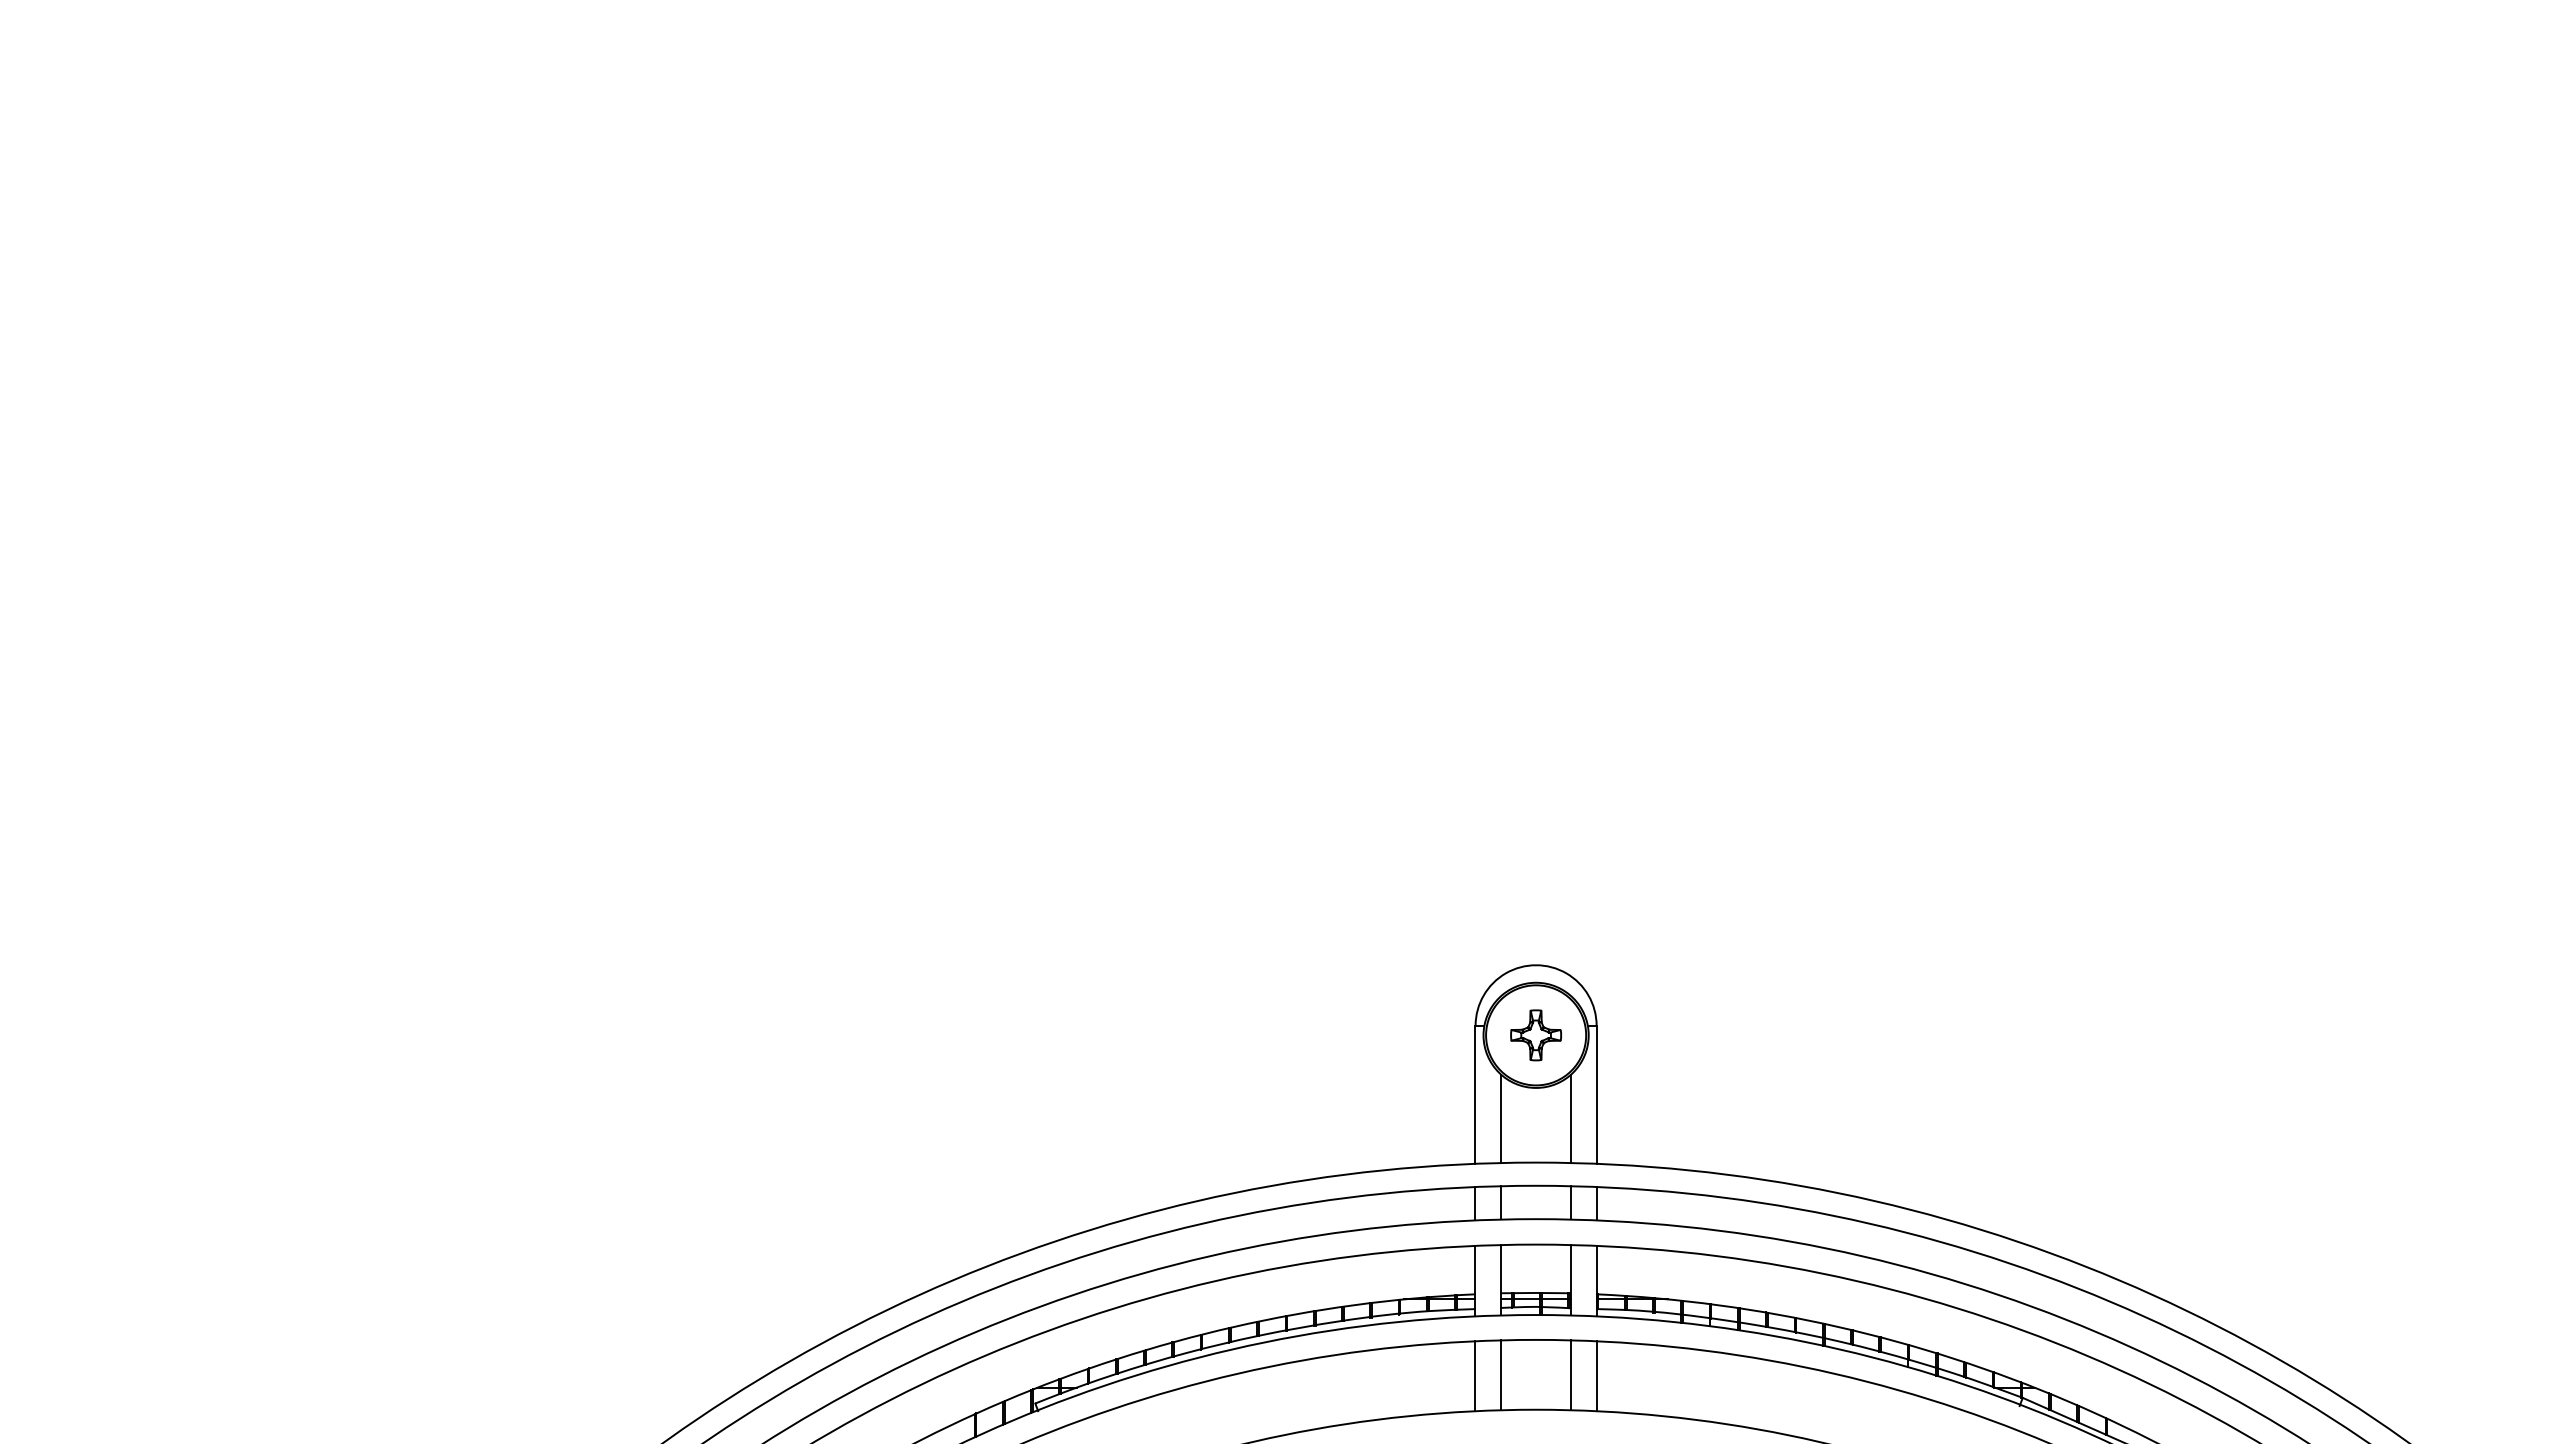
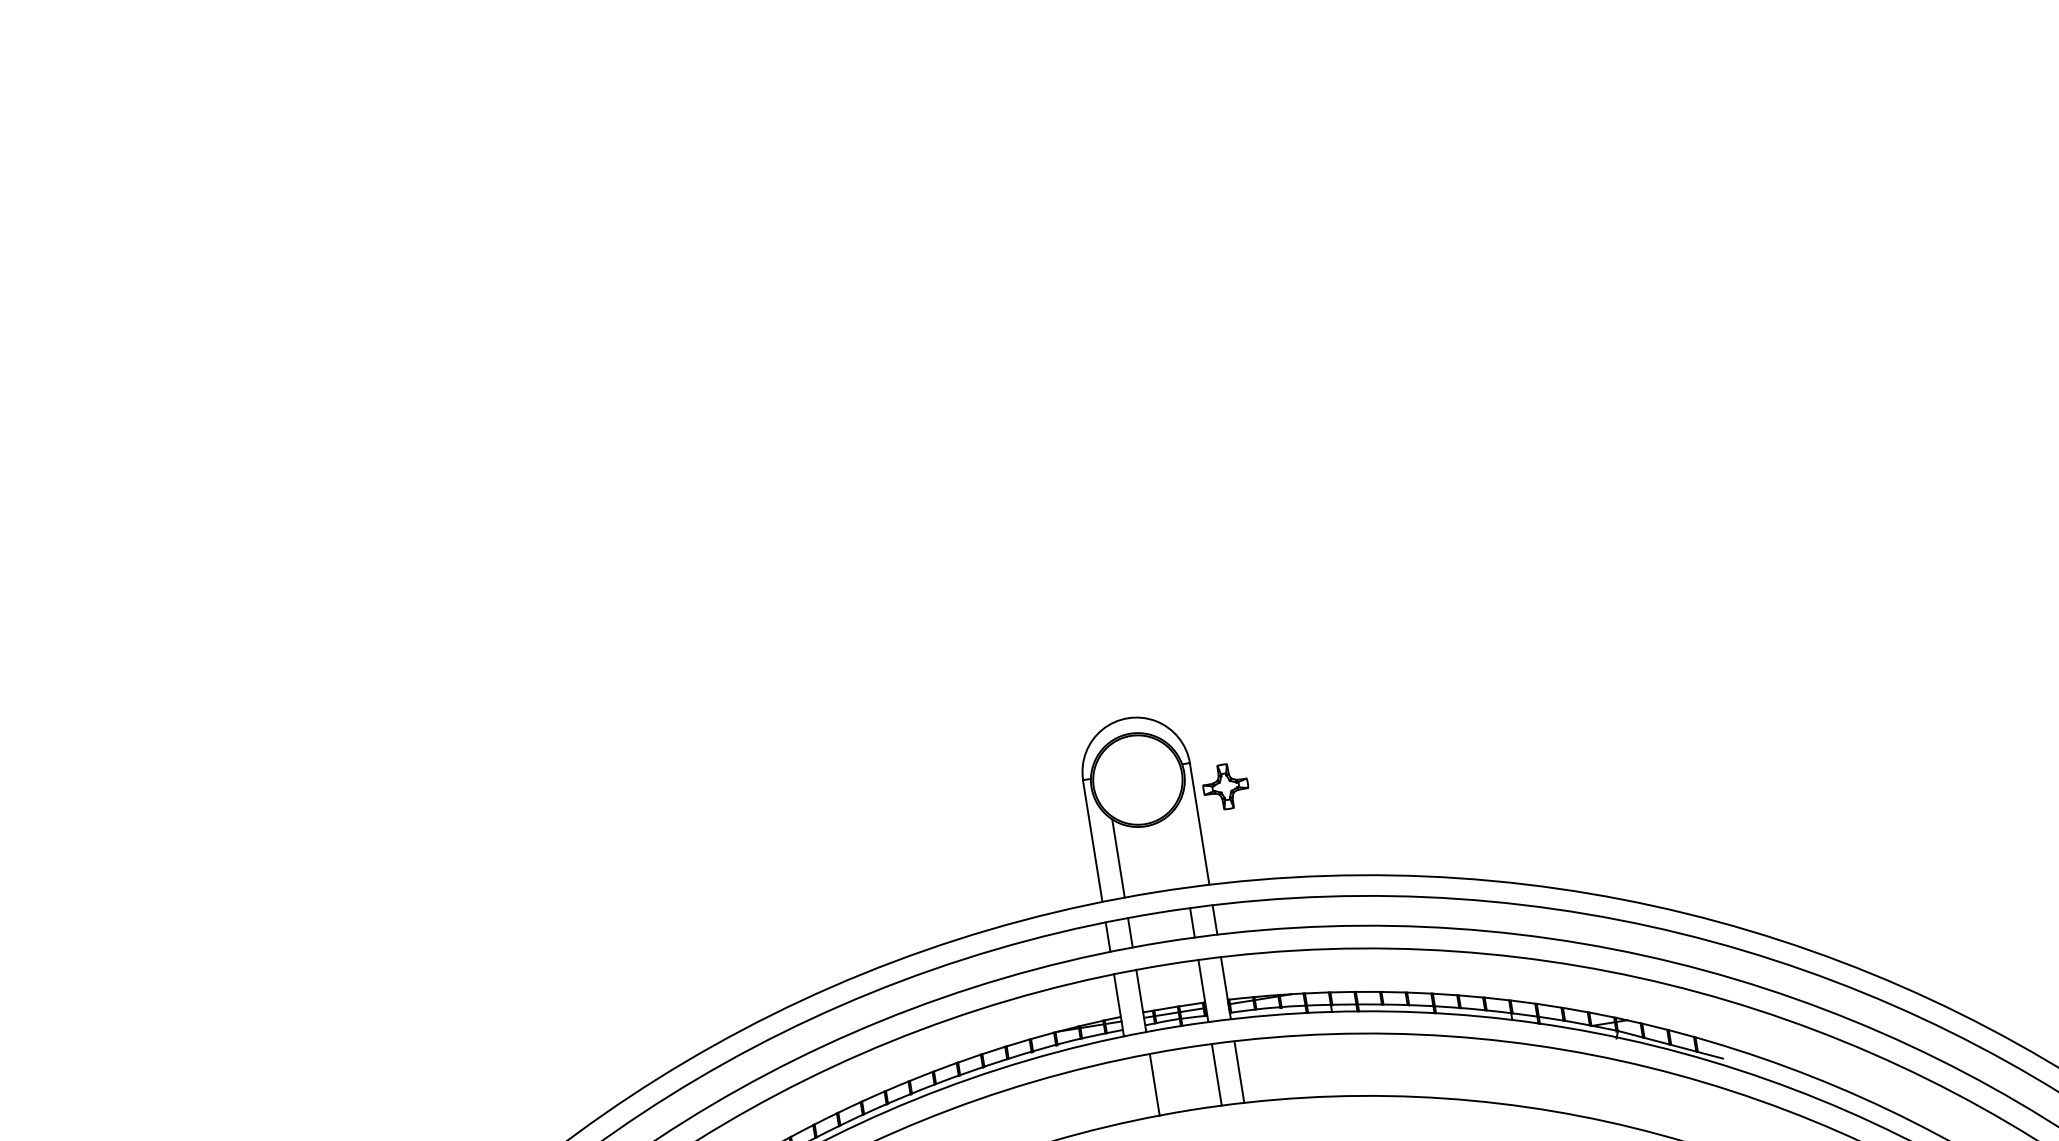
part: (1535, 1035) -> (1225, 787), moved
line: (1571, 1118) -> (1180, 848), removed
line: (1475, 1376) -> (1132, 1089), removed

